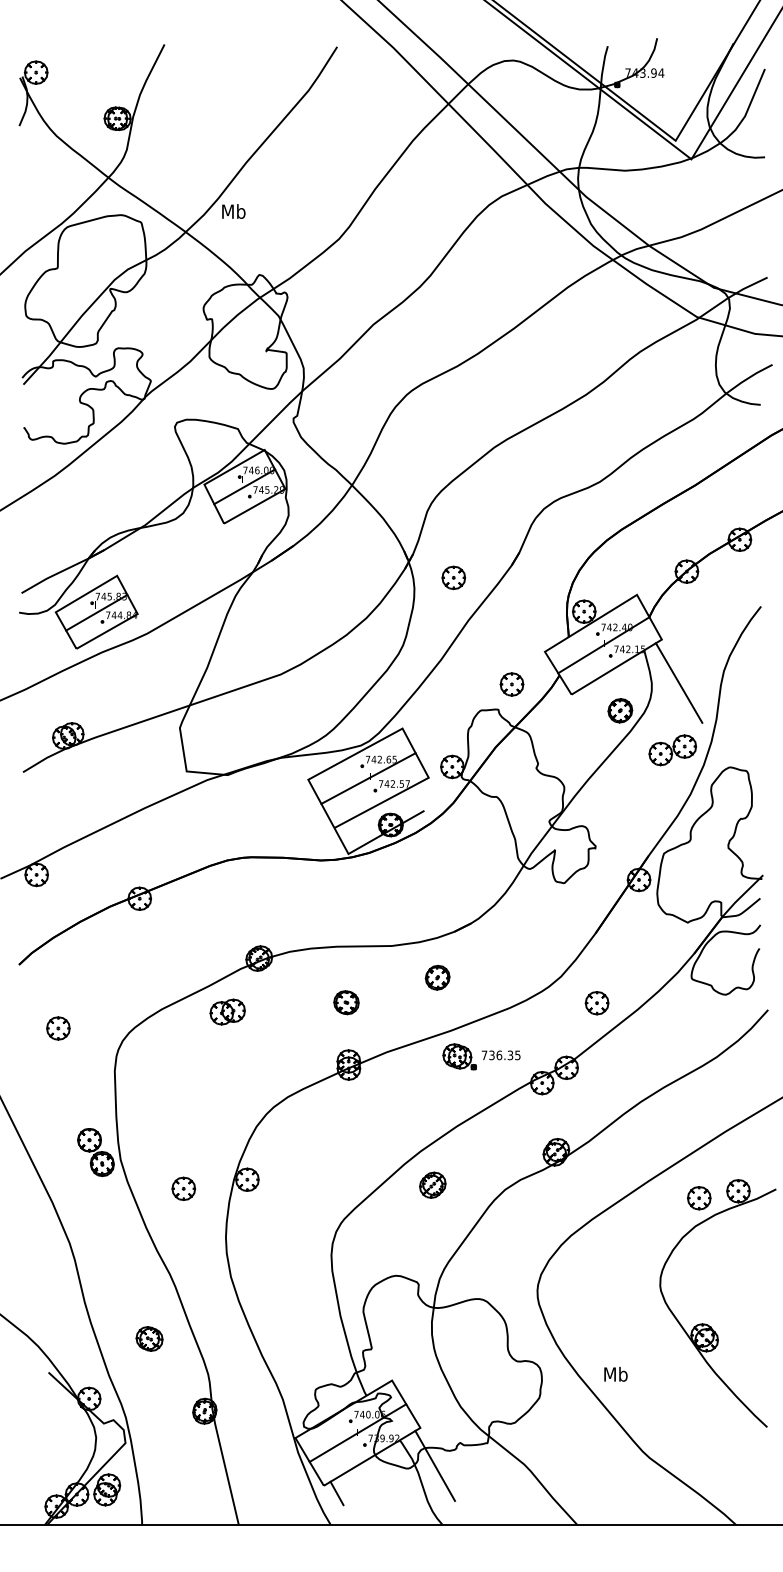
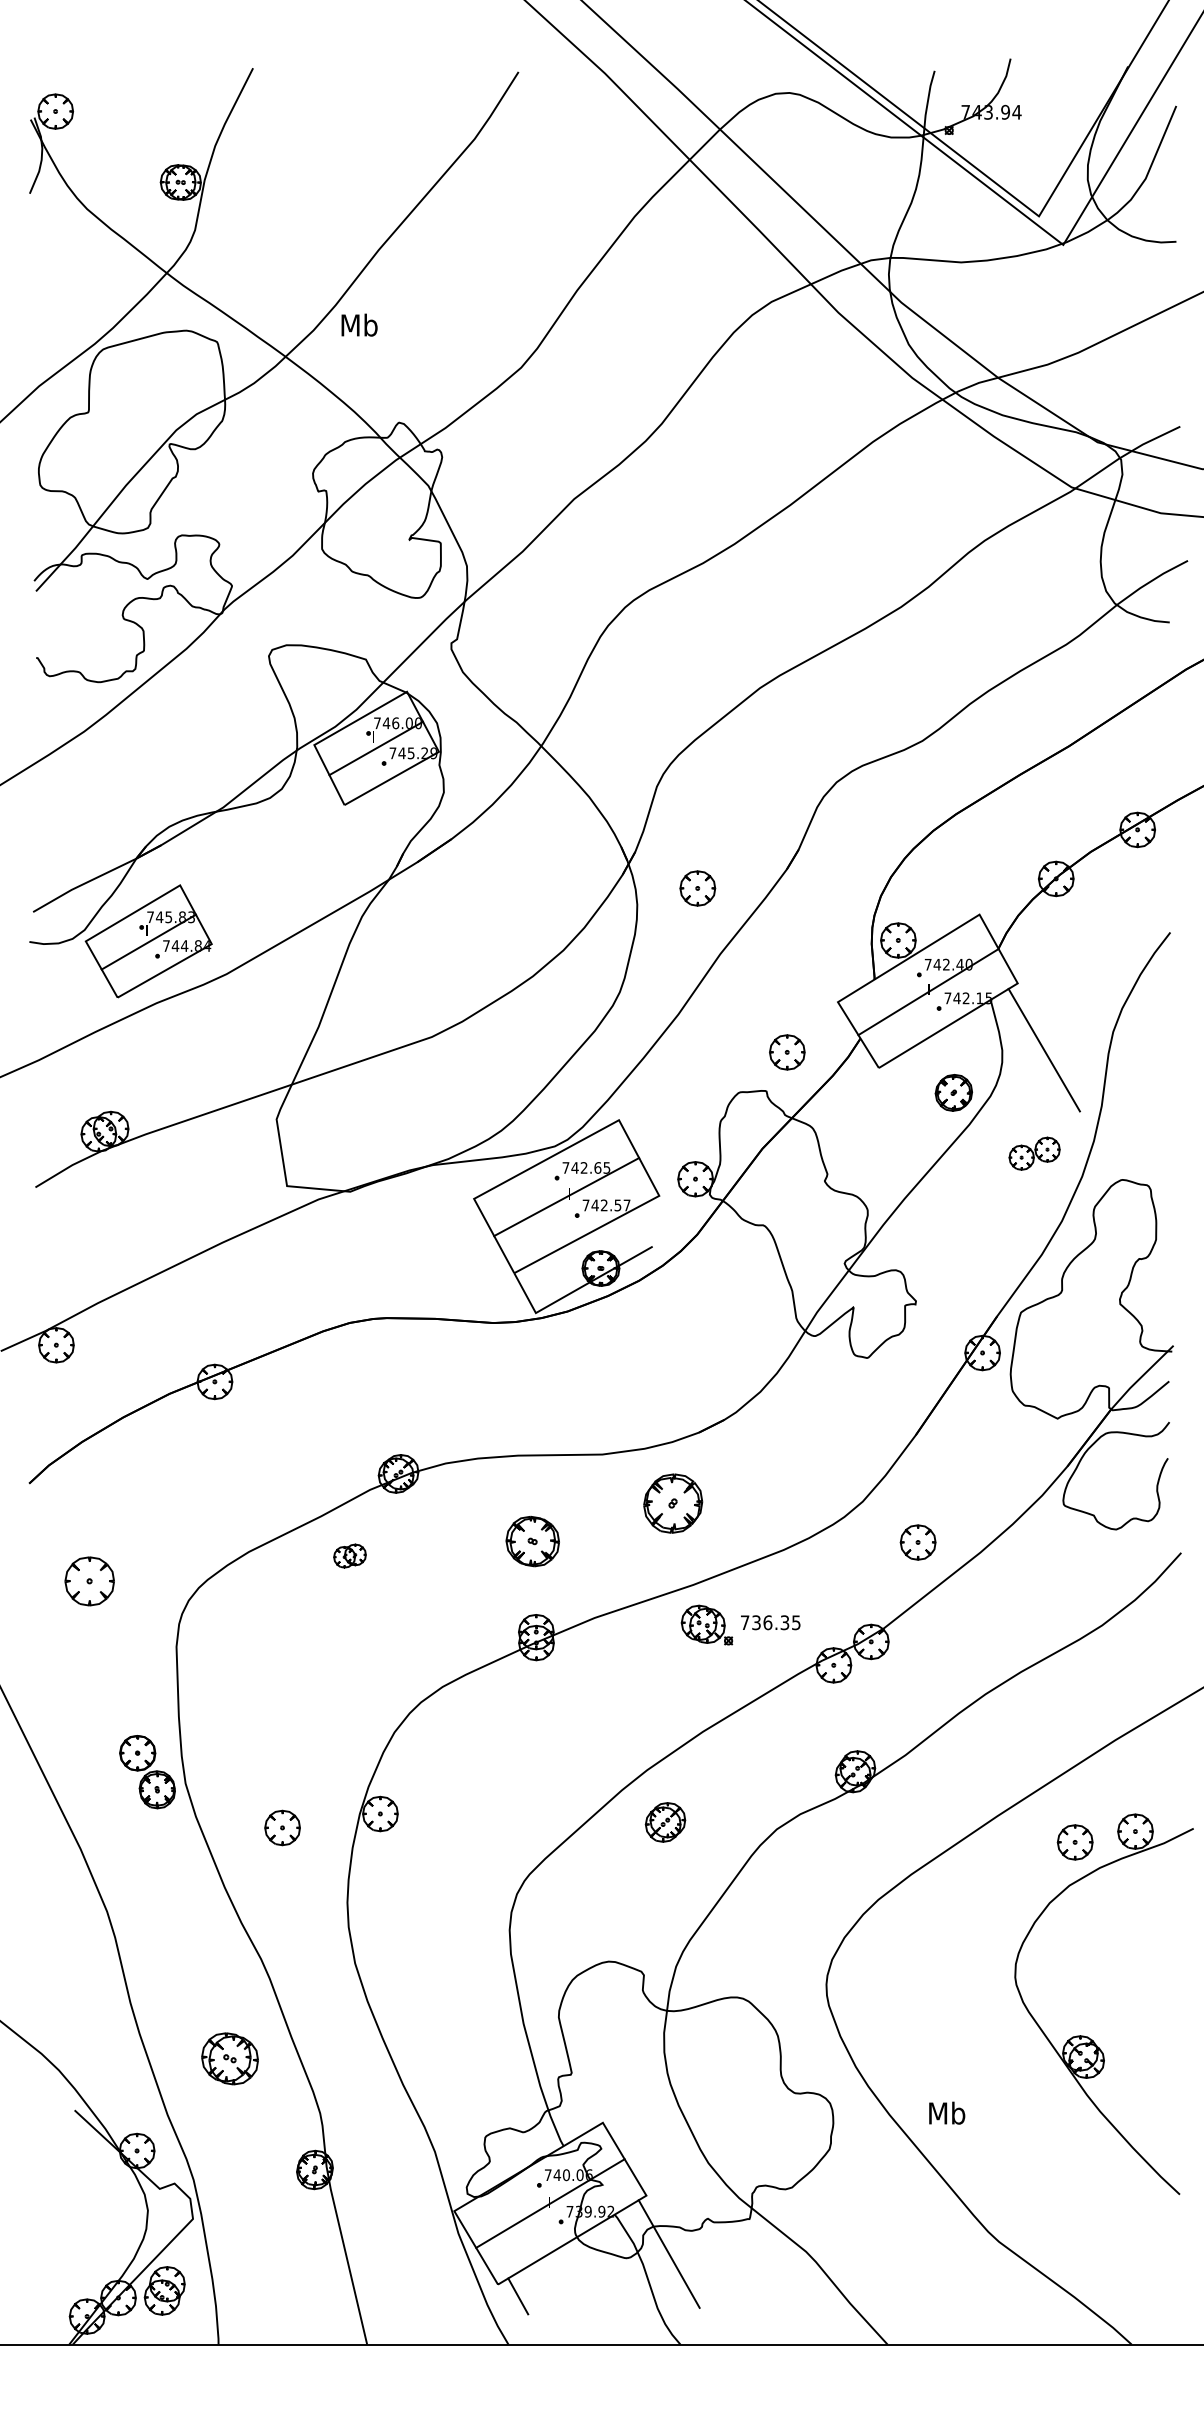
part: (672, 750) -> (1034, 1153), size x0.7
part: (437, 977) -> (672, 1502), size x1.6
part: (346, 1002) -> (532, 1541), size x1.4
part: (227, 1011) -> (349, 1555), size x0.6
part: (58, 1028) -> (89, 1581), size x1.4
part: (149, 1338) -> (229, 2058), size x1.4

